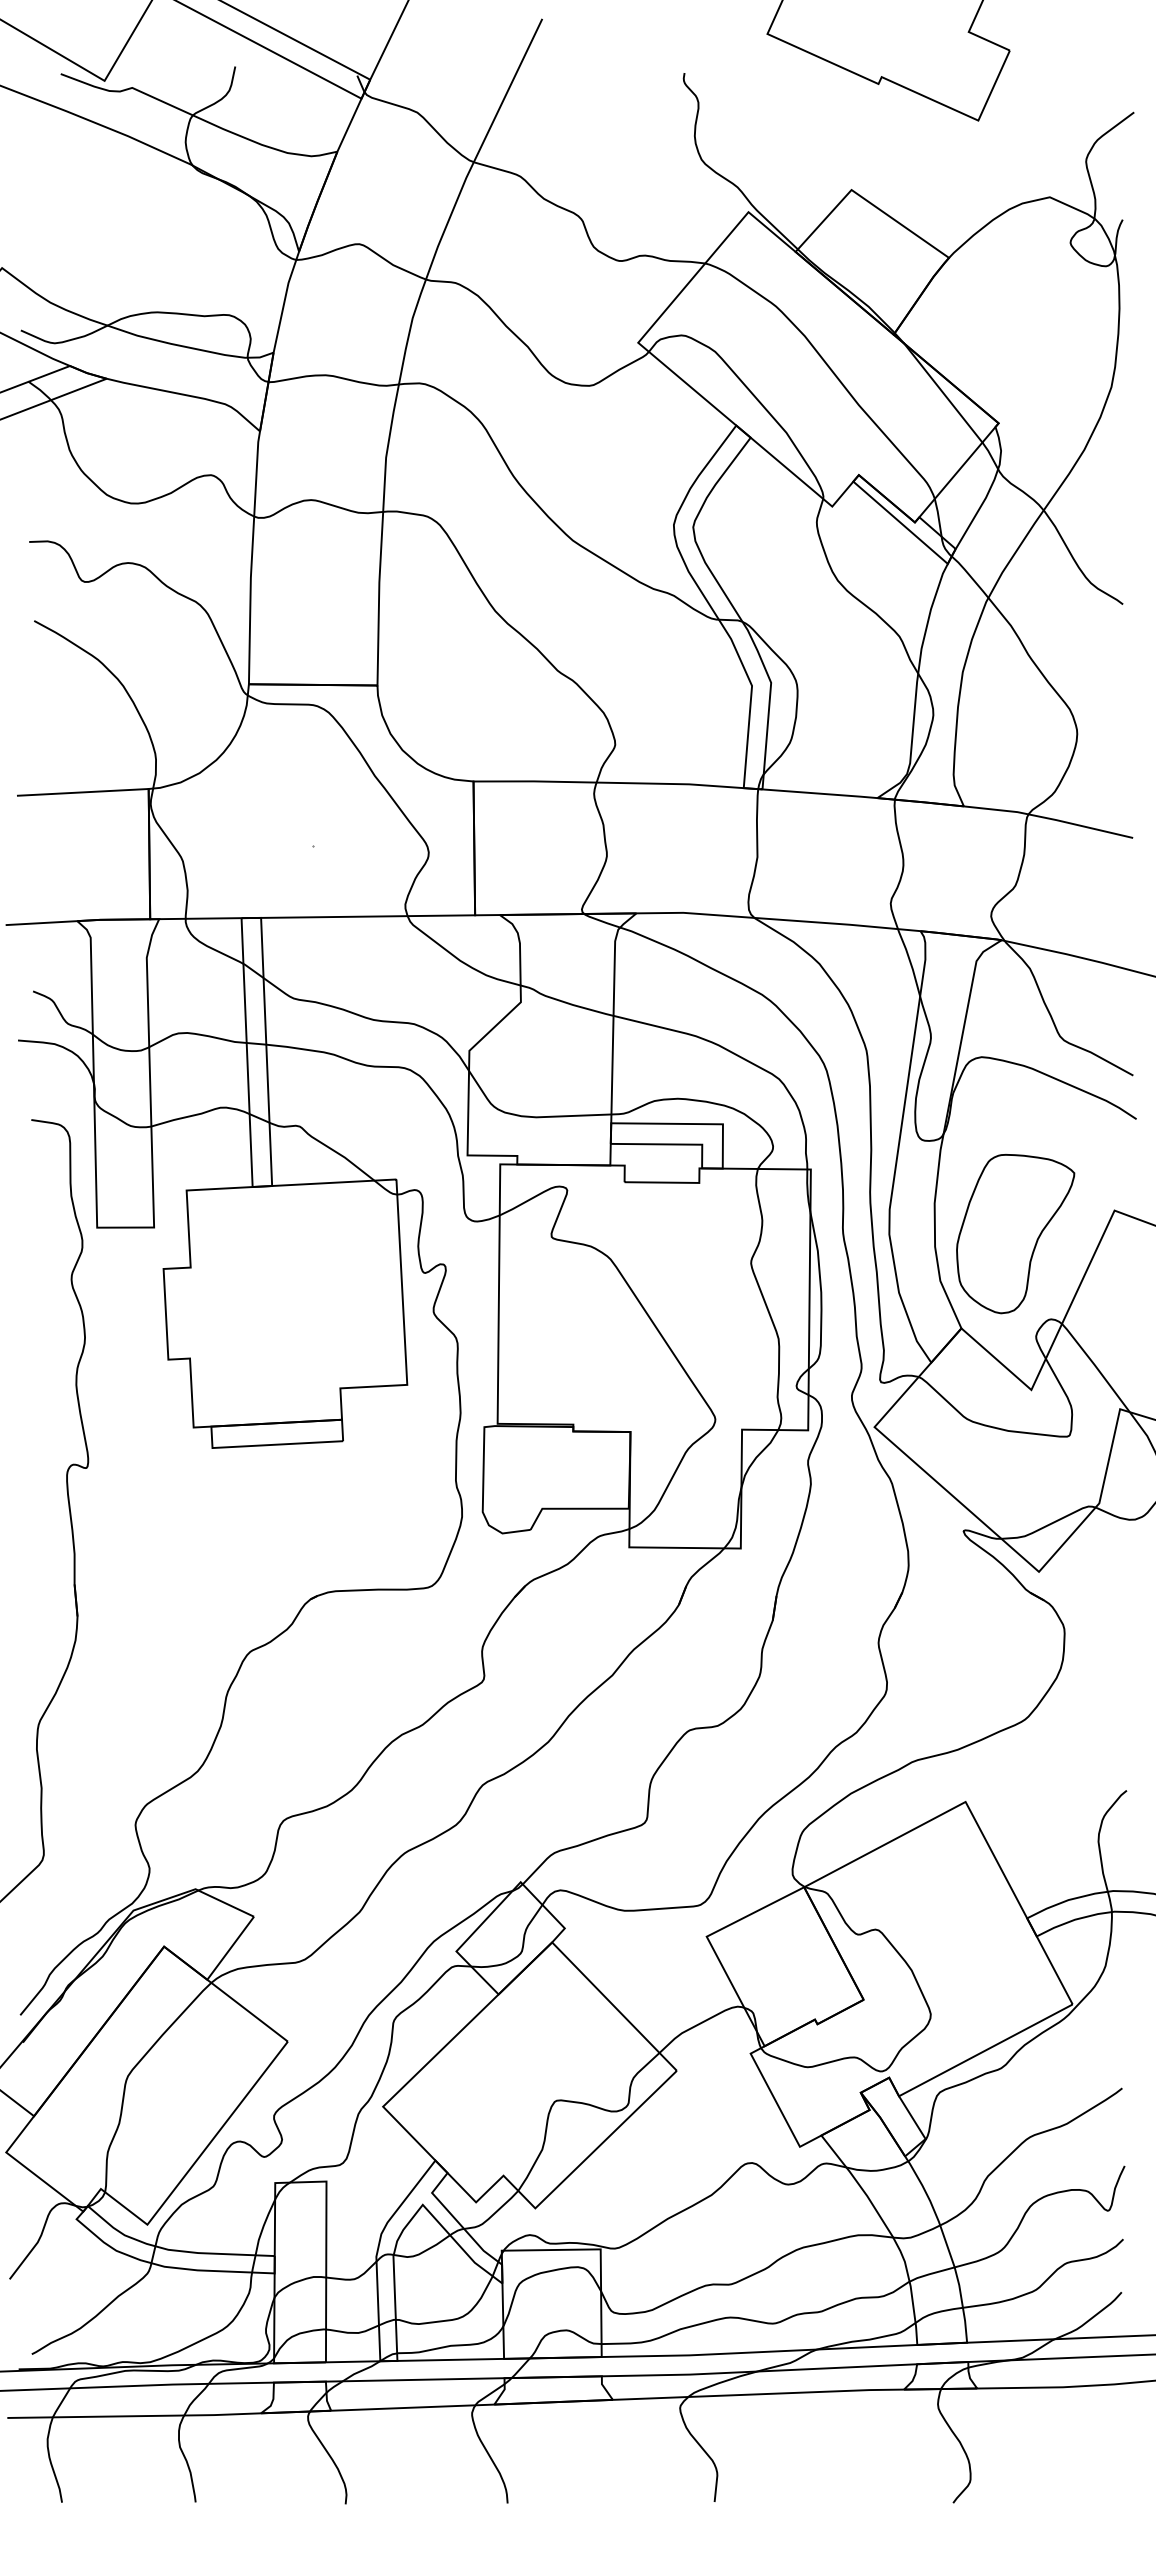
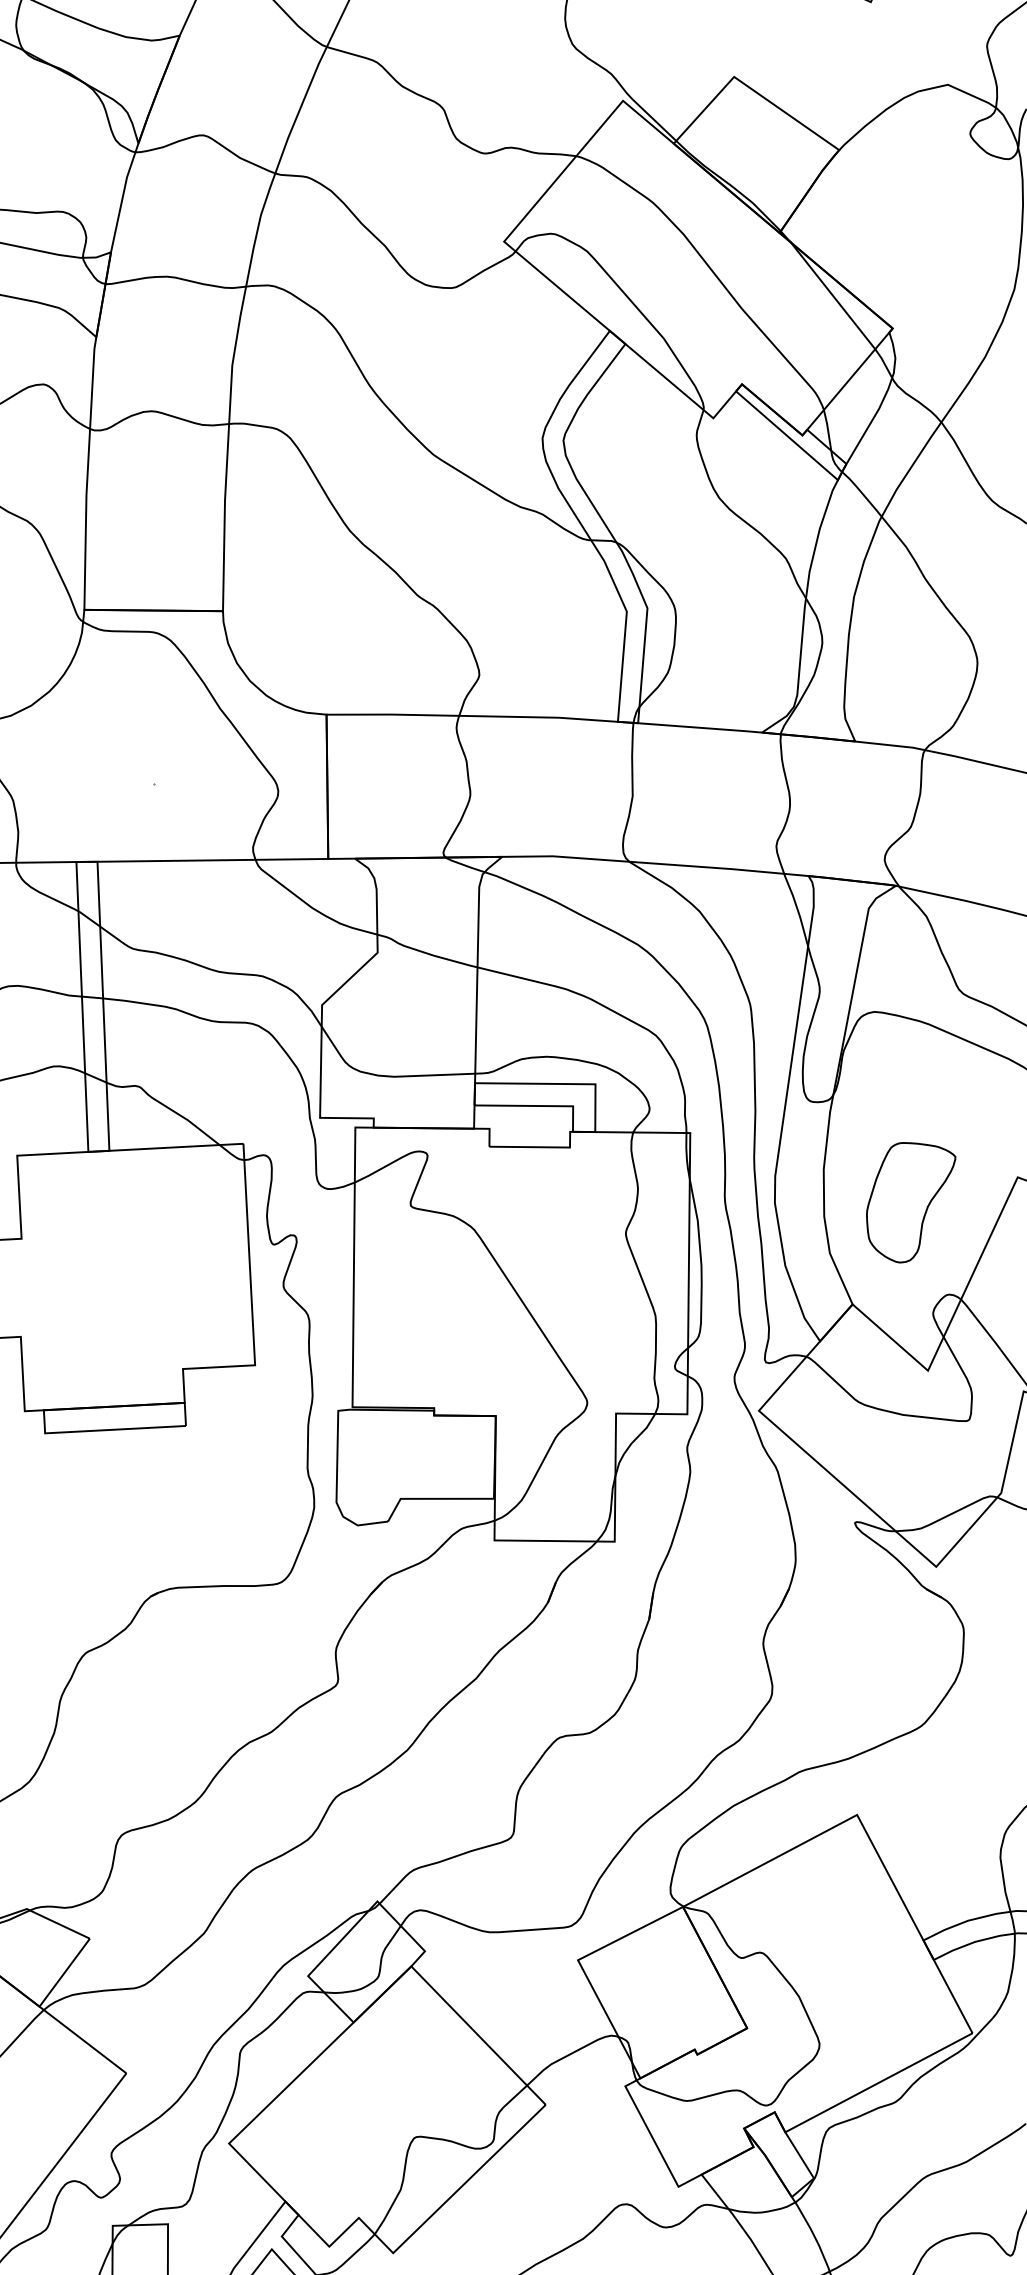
part: (1015, 1234) -> (910, 1203), size x0.7

